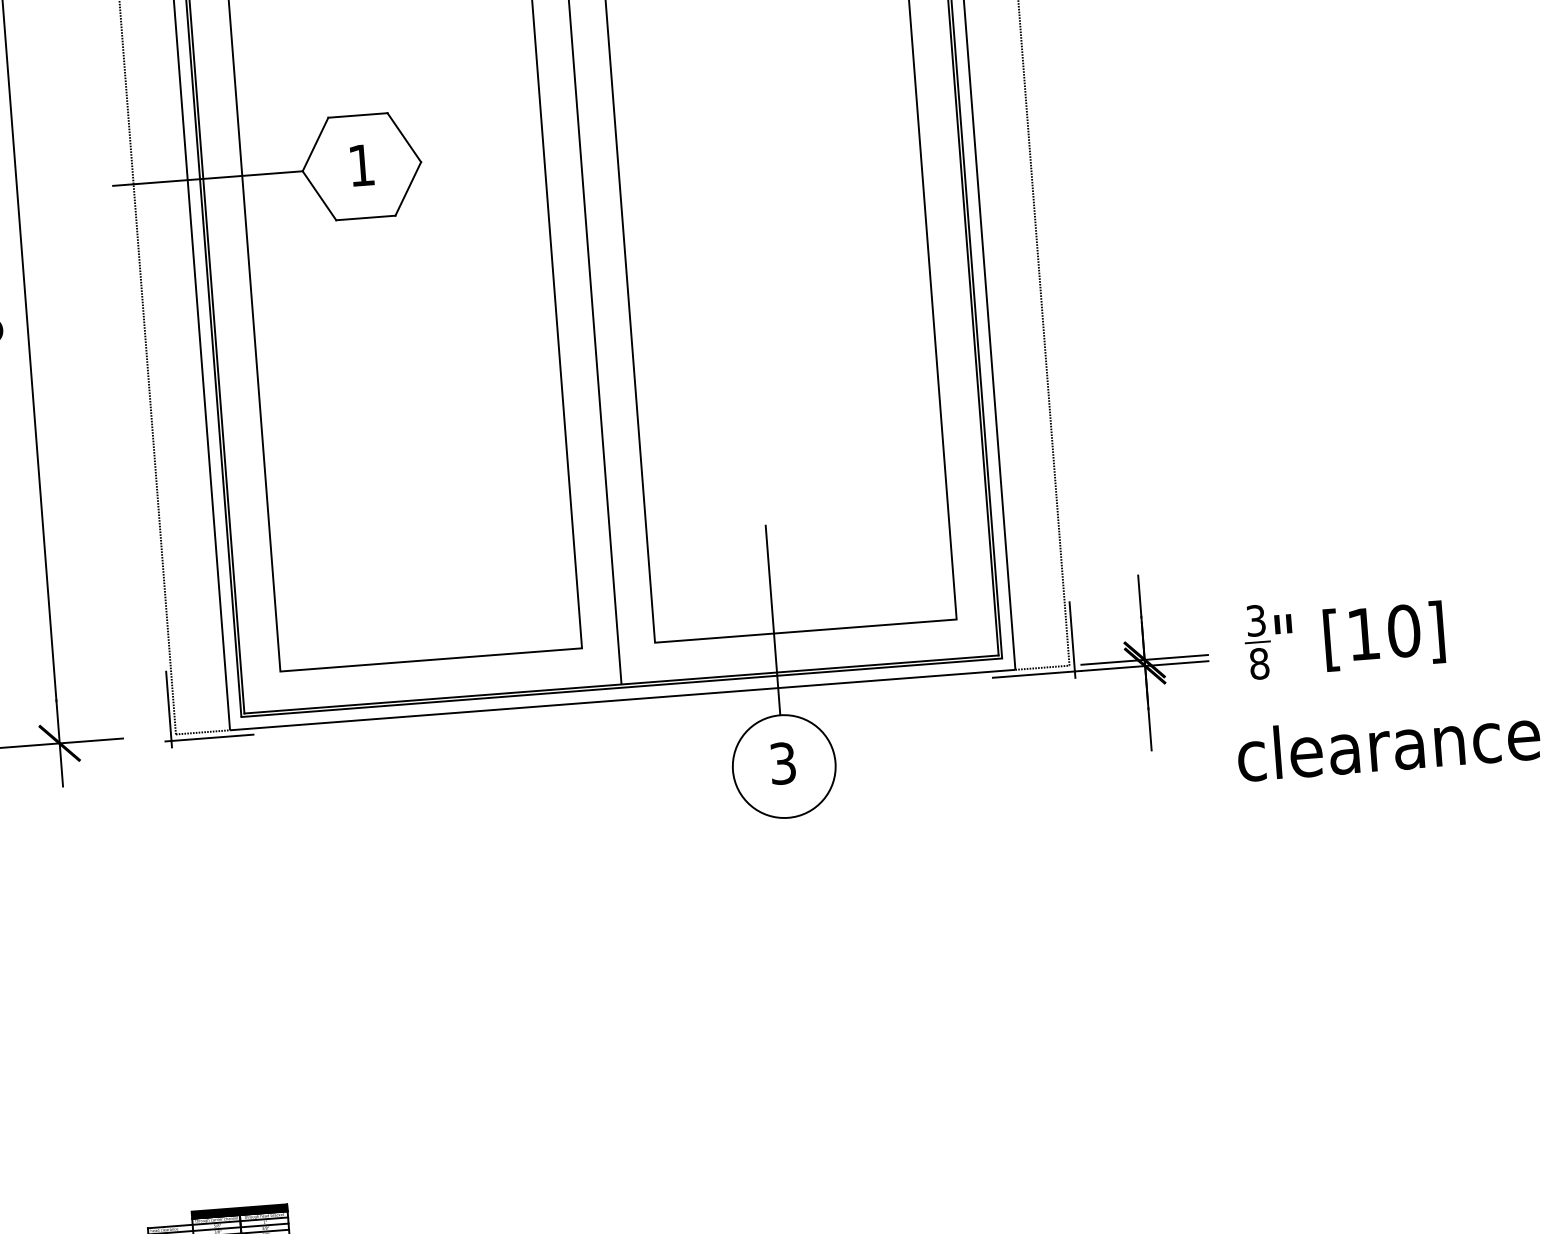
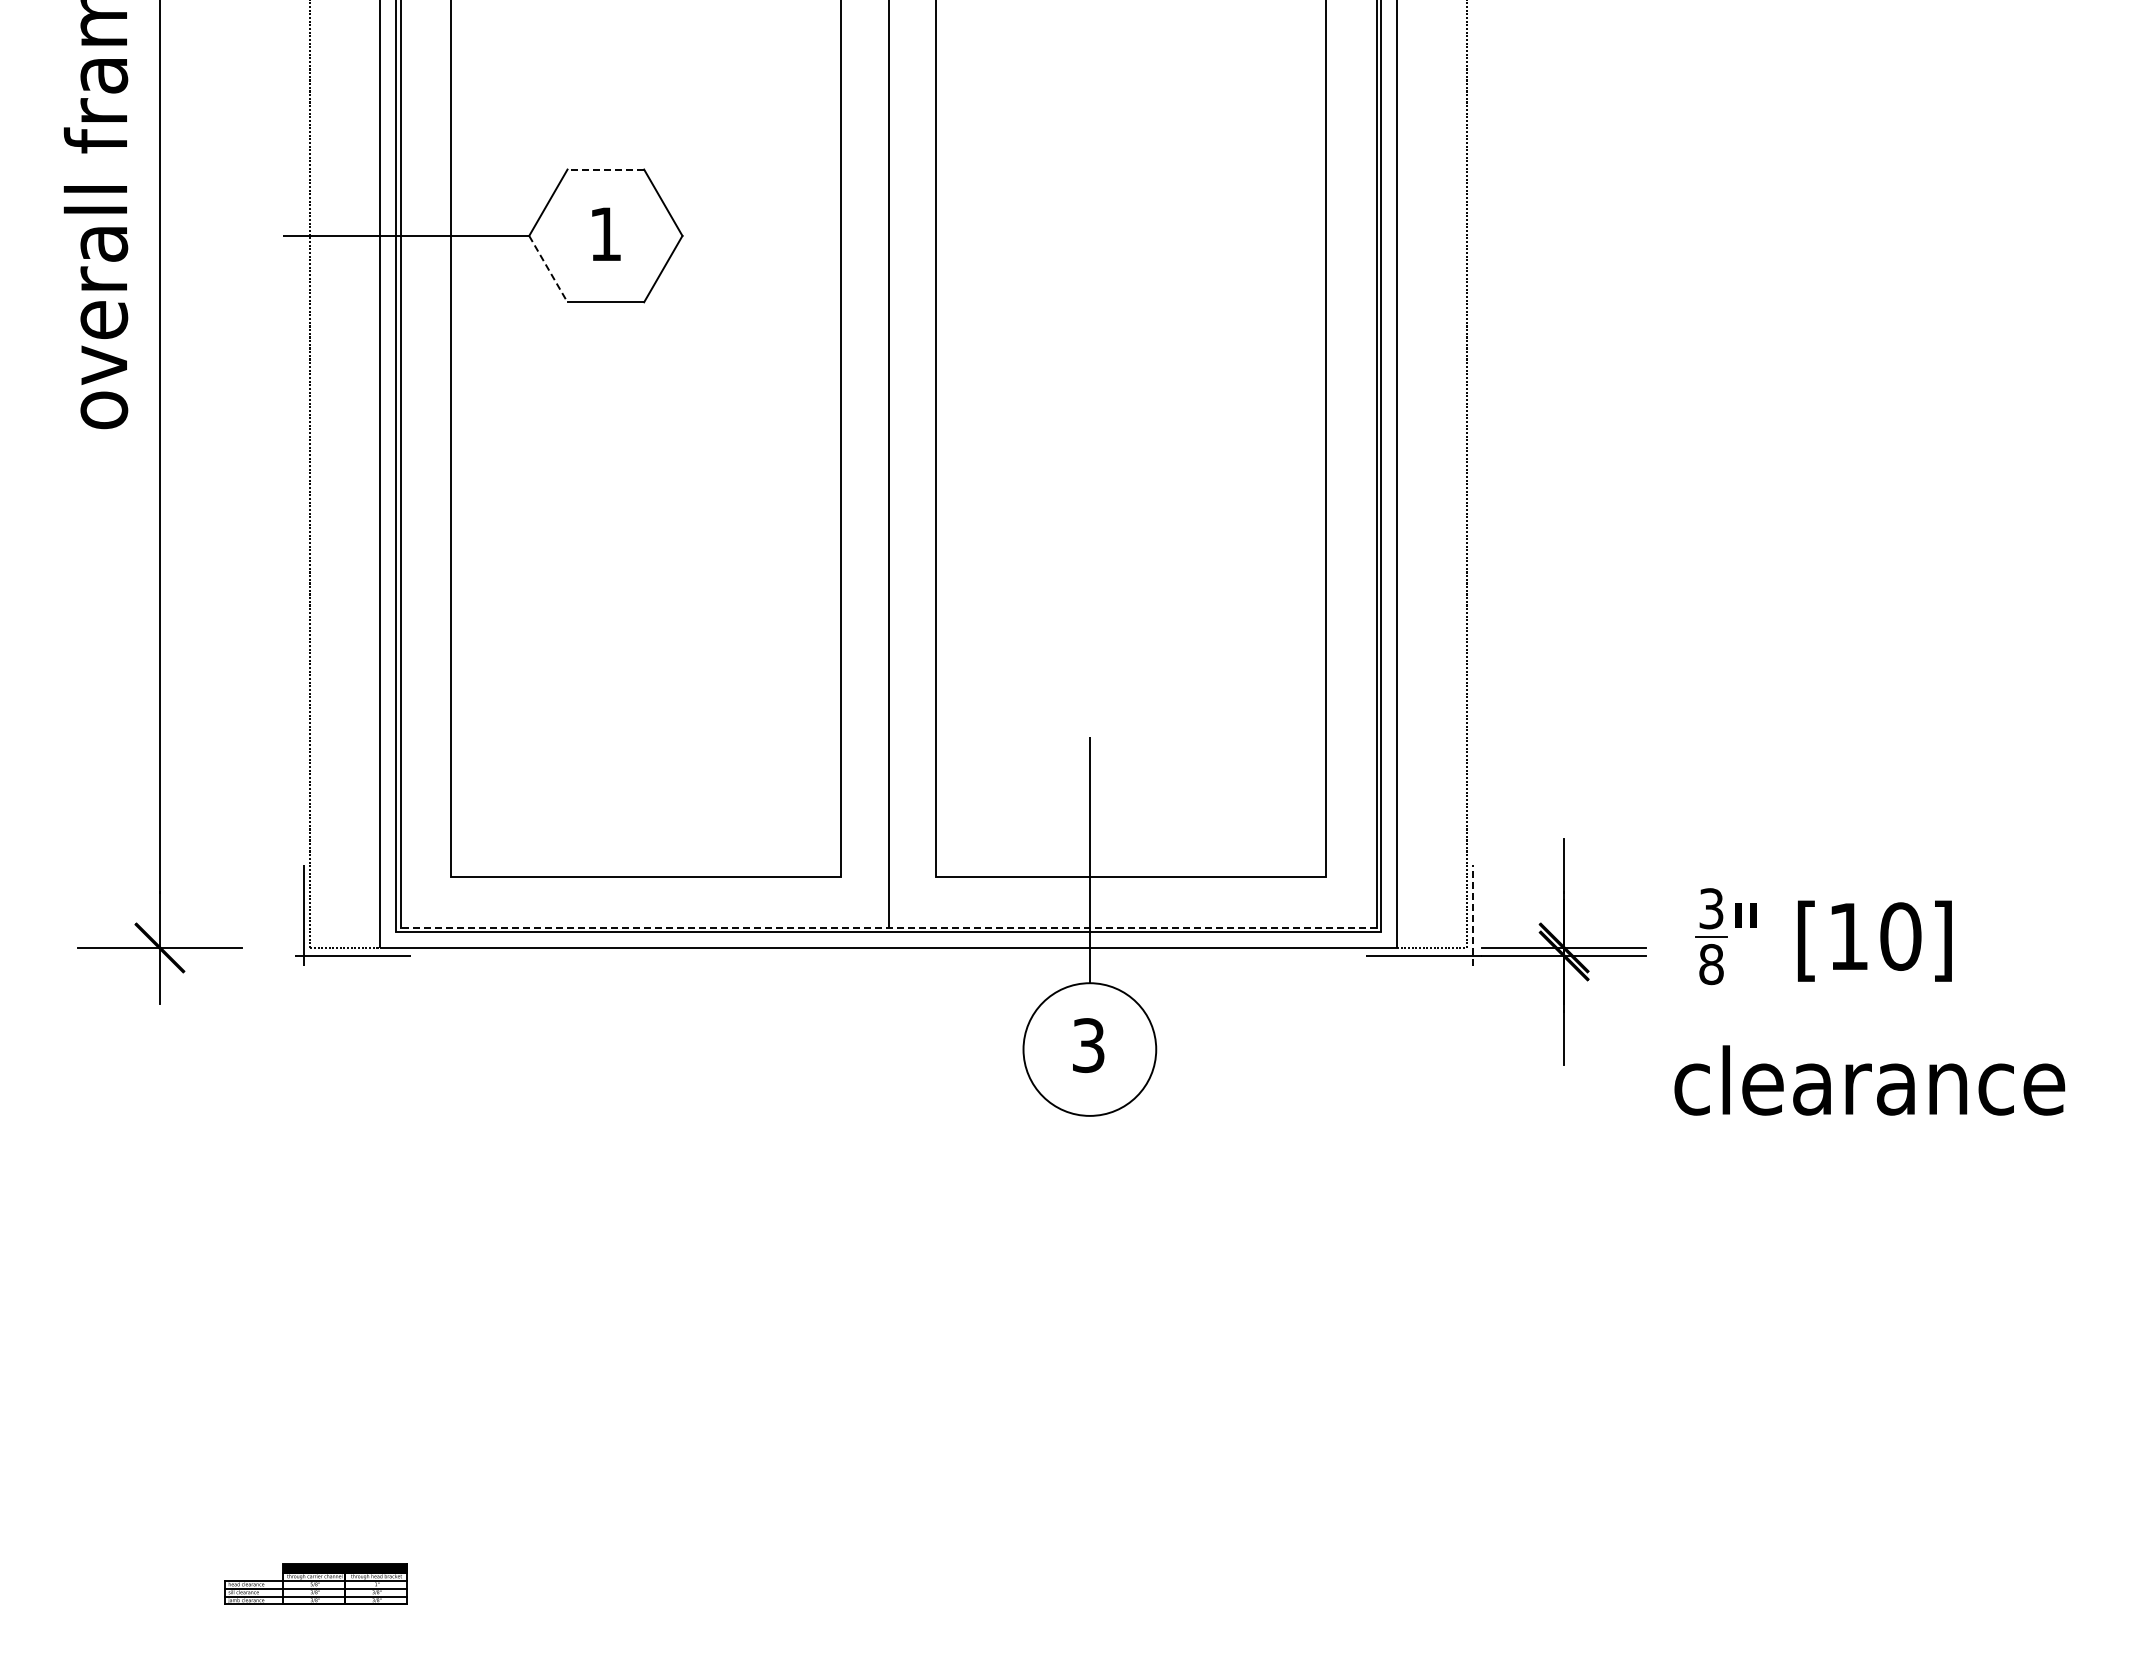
line: (357, 115) -> (605, 169), solid -> dashed
line: (319, 196) -> (548, 269), solid -> dashed
line: (1072, 639) -> (1473, 914), solid -> dashed
line: (621, 684) -> (888, 927), solid -> dashed

